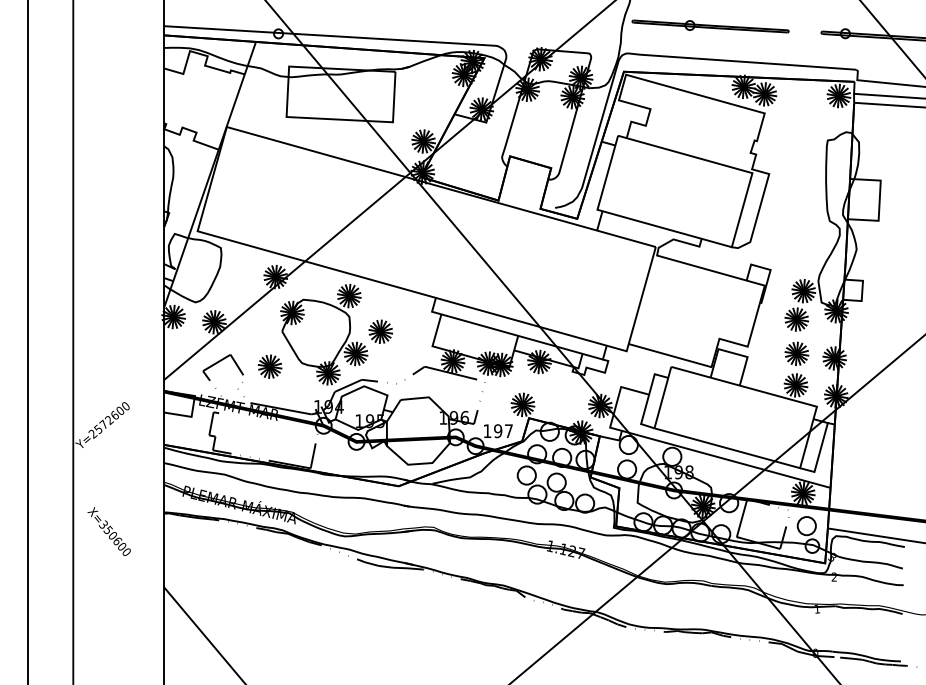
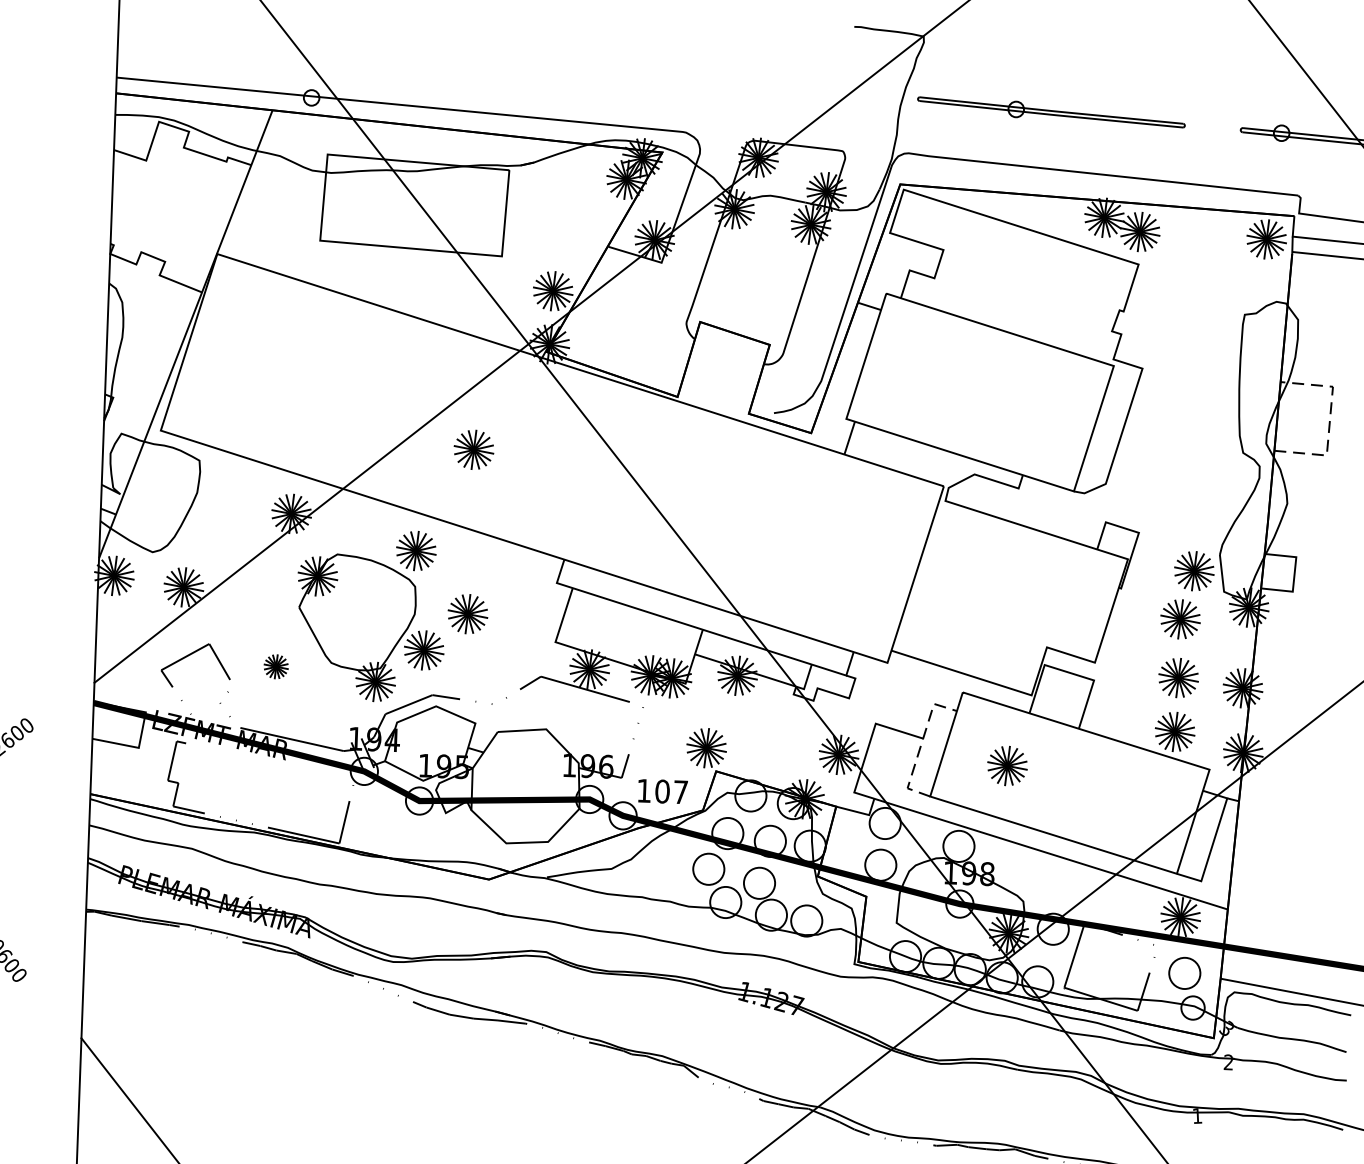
line: (879, 200) -> (1329, 420), solid -> dashed
part: (380, 235) -> (473, 449), added
part: (269, 366) -> (275, 666), size x0.6
line: (647, 399) -> (920, 746), solid -> dashed
part: (698, 408) -> (1006, 765), added
text: (498, 431) -> (663, 792), 197 -> 107

